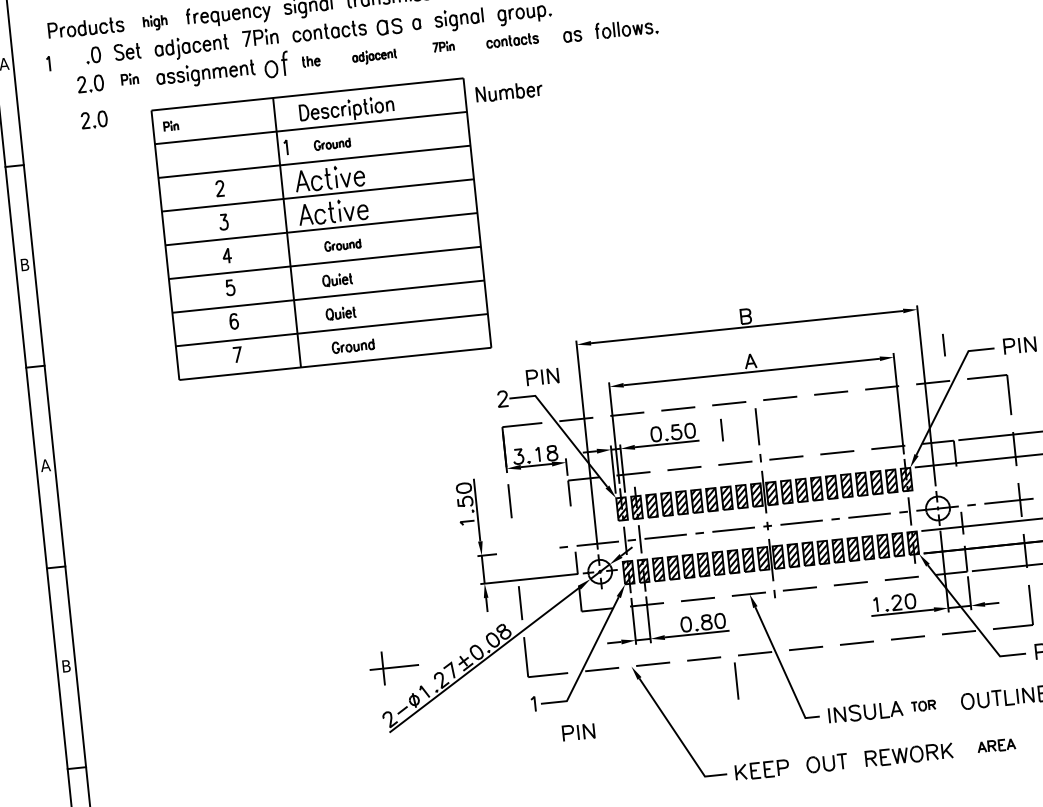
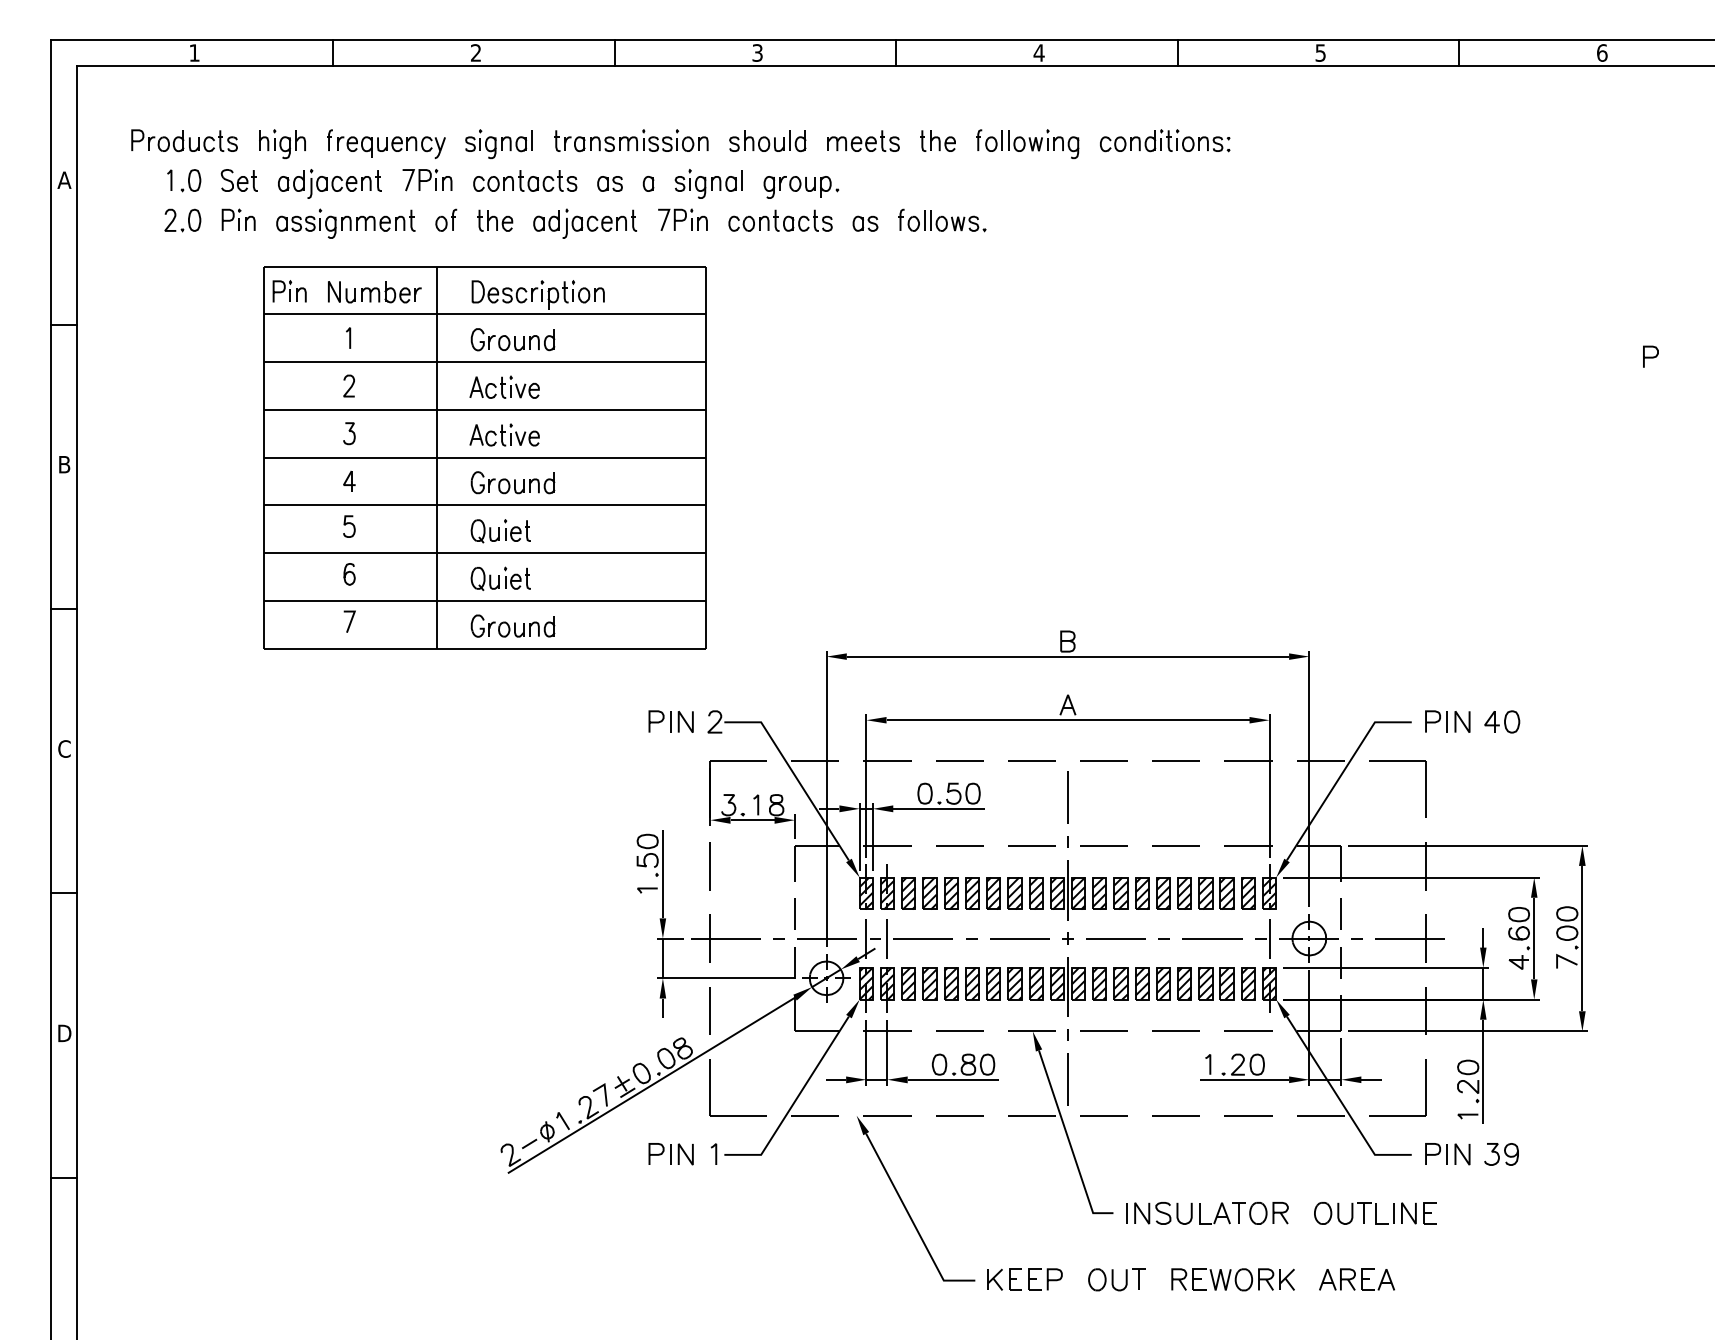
part: (155, 22) -> (282, 143), size x1.43
part: (389, 26) -> (609, 183), size x0.71
part: (512, 40) -> (780, 220), size x1.43
part: (443, 46) -> (682, 219), size x1.67
part: (374, 56) -> (584, 223), size x1.67
part: (311, 61) -> (495, 220), size x1.43
line: (49, 63) -> (170, 179), moved
part: (276, 63) -> (446, 219), size x0.62
part: (129, 79) -> (238, 219), size x1.43
part: (509, 91) -> (374, 292), moved
part: (94, 119) -> (182, 271), removed
part: (171, 126) -> (289, 291), size x1.67
part: (331, 143) -> (512, 339), size x1.67
line: (286, 147) -> (349, 337), moved
part: (329, 177) -> (504, 386), size x0.71
part: (333, 211) -> (504, 434), size x0.71
part: (342, 244) -> (512, 482), size x1.67
part: (337, 280) -> (500, 531), size x1.43
part: (340, 313) -> (500, 578), size x1.43
line: (943, 344) -> (1340, 913), moved
part: (352, 345) -> (512, 625), size x1.43
part: (542, 376) -> (670, 721), moved
line: (721, 429) -> (794, 913), moved
text: (45, 465) -> (64, 748), A -> C
text: (66, 666) -> (64, 1033), B -> D
part: (393, 667) -> (725, 938), moved
line: (736, 681) -> (1067, 1079), moved
part: (923, 706) -> (1260, 1213), size x1.67
part: (578, 732) -> (670, 1154), moved
part: (996, 745) -> (1356, 1279), size x1.43

